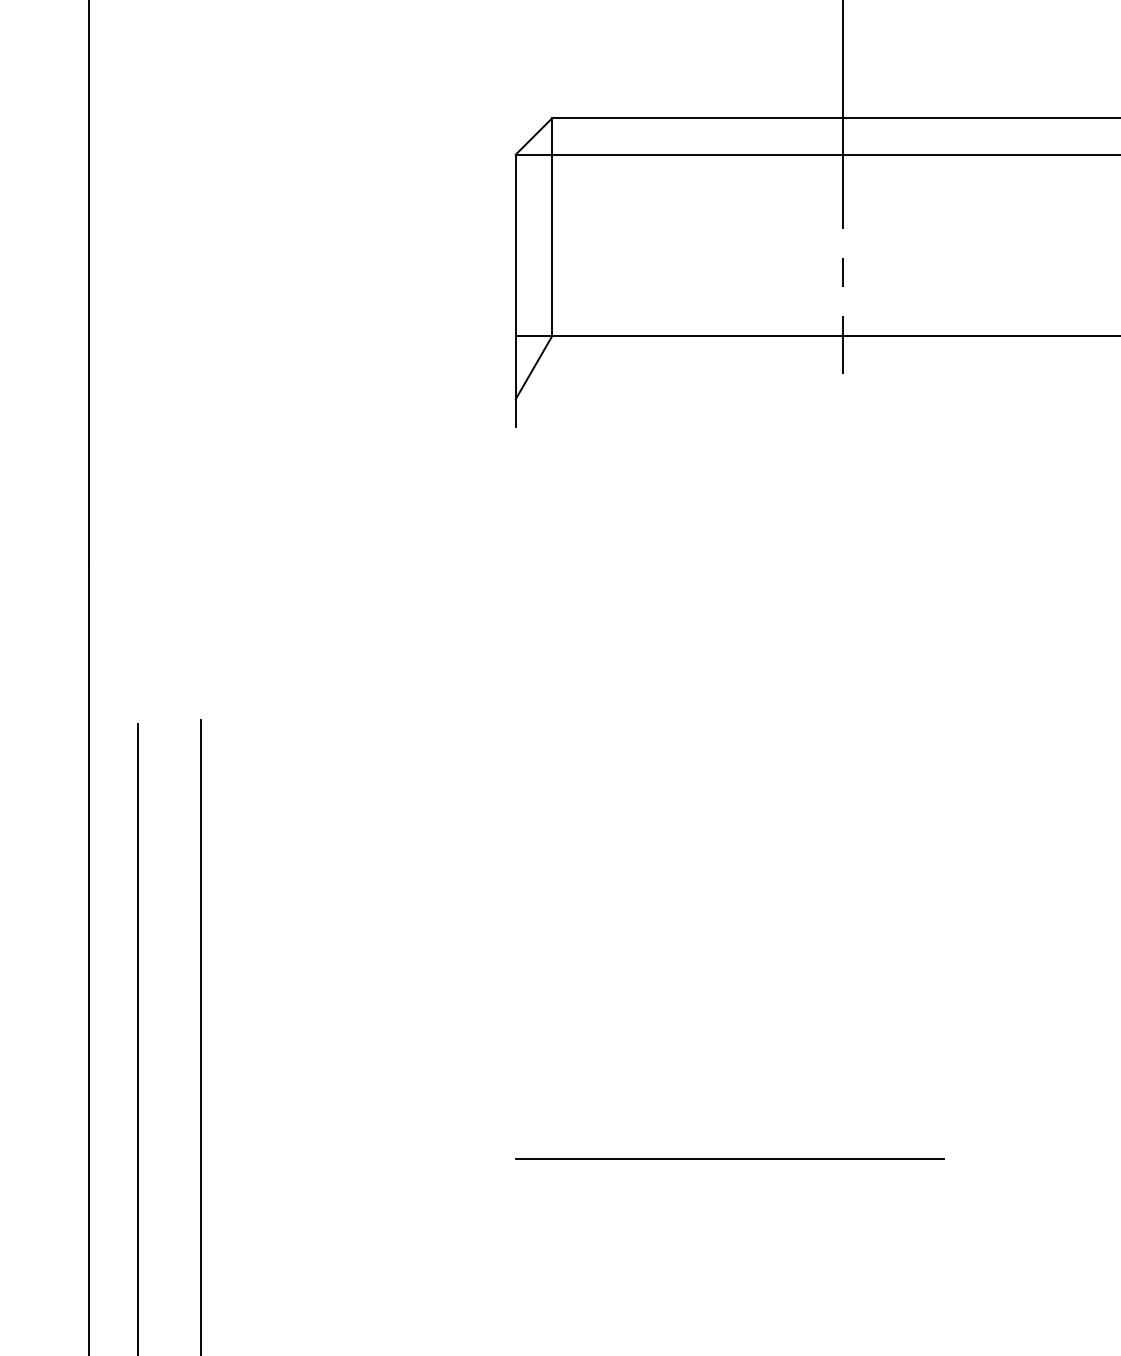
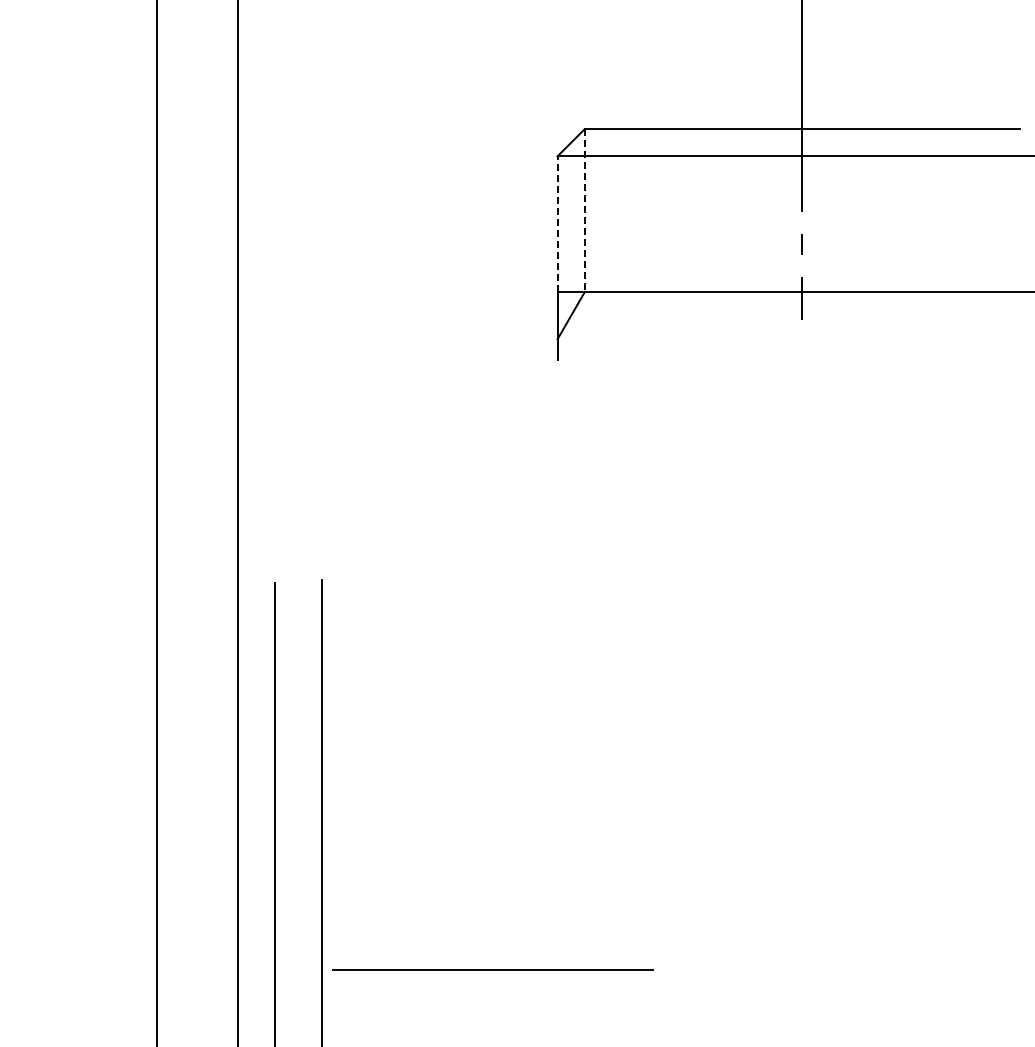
line: (551, 227) -> (584, 210), solid -> dashed
line: (515, 245) -> (557, 224), solid -> dashed
line: (729, 1158) -> (492, 969), moved

